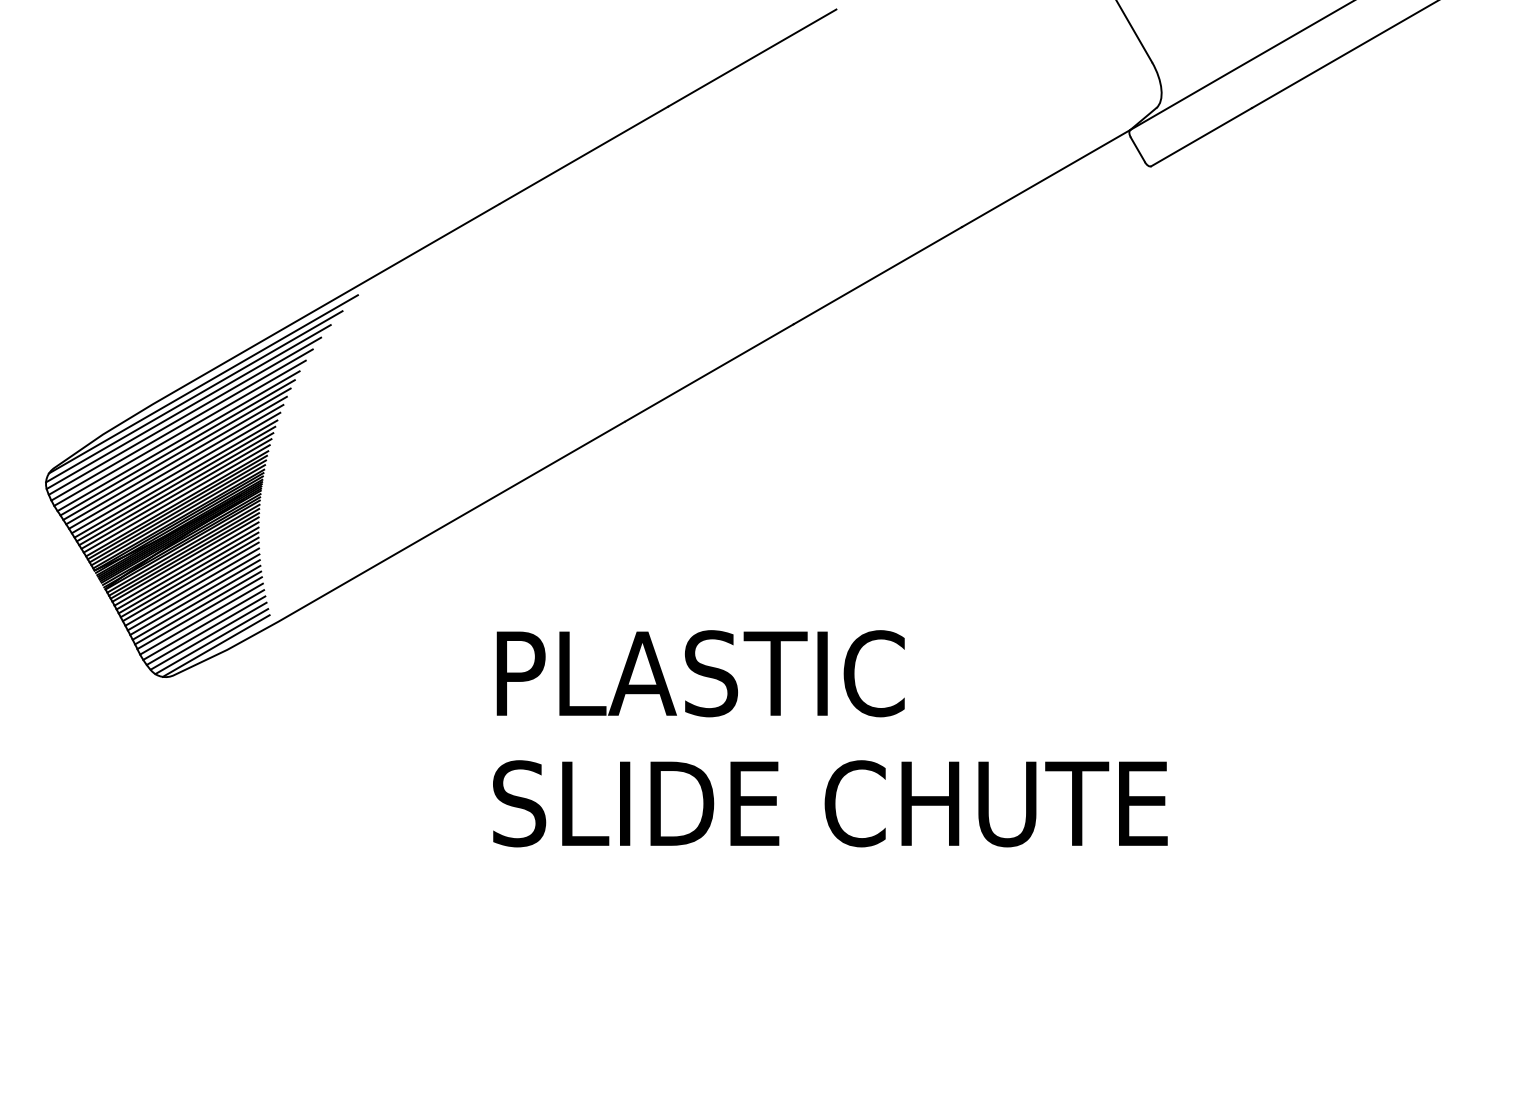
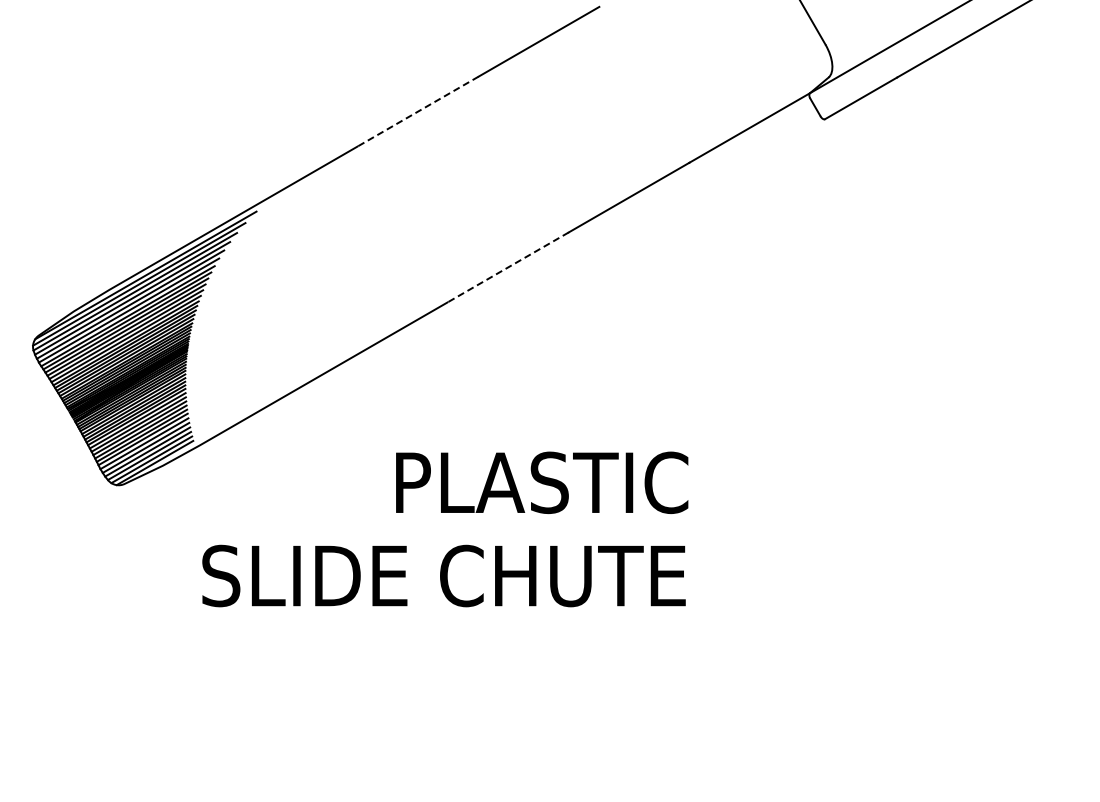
line: (583, 155) -> (418, 111), solid -> dashed
line: (709, 373) -> (508, 267), solid -> dashed
text: (701, 673) -> (542, 482), moved
text: (829, 803) -> (443, 575), moved

